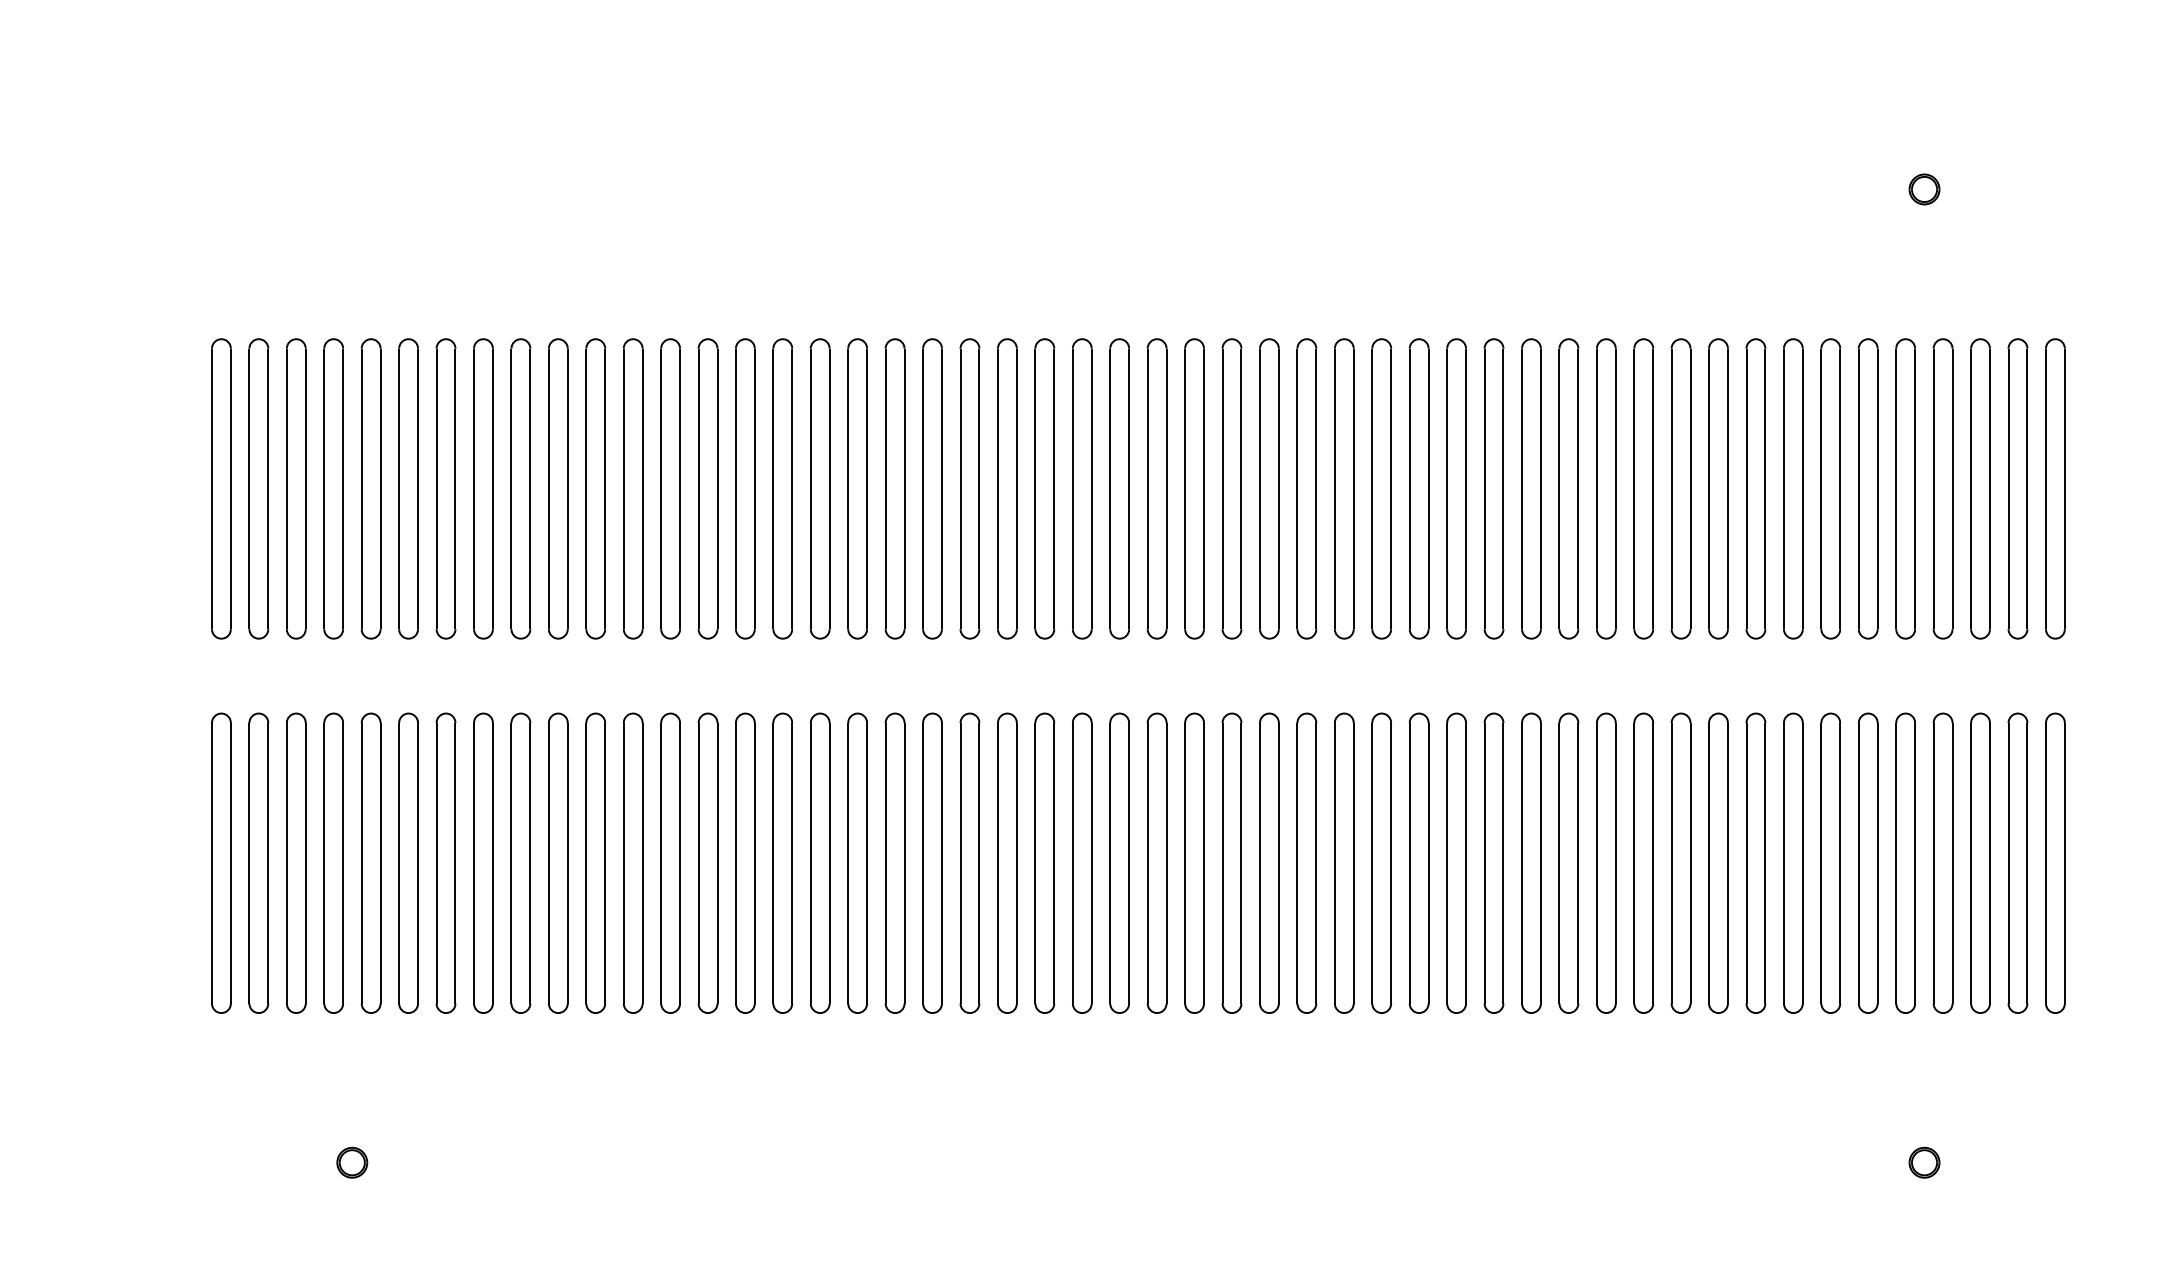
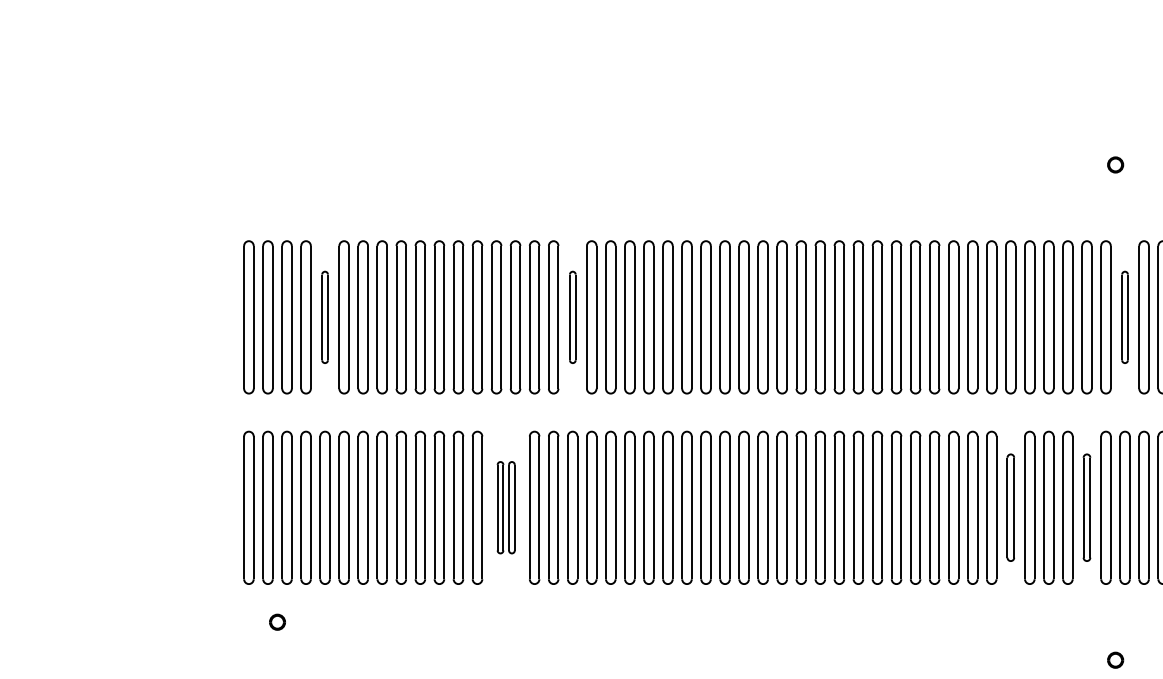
part: (369, 489) -> (324, 317), size x0.6
part: (857, 489) -> (572, 317), size x0.6
part: (1941, 489) -> (1124, 317), size x0.6
part: (727, 862) -> (506, 507), size x0.6
part: (1717, 862) -> (1010, 507), size x0.7
part: (1867, 862) -> (1086, 507), size x0.7
part: (352, 1161) -> (277, 621), moved

